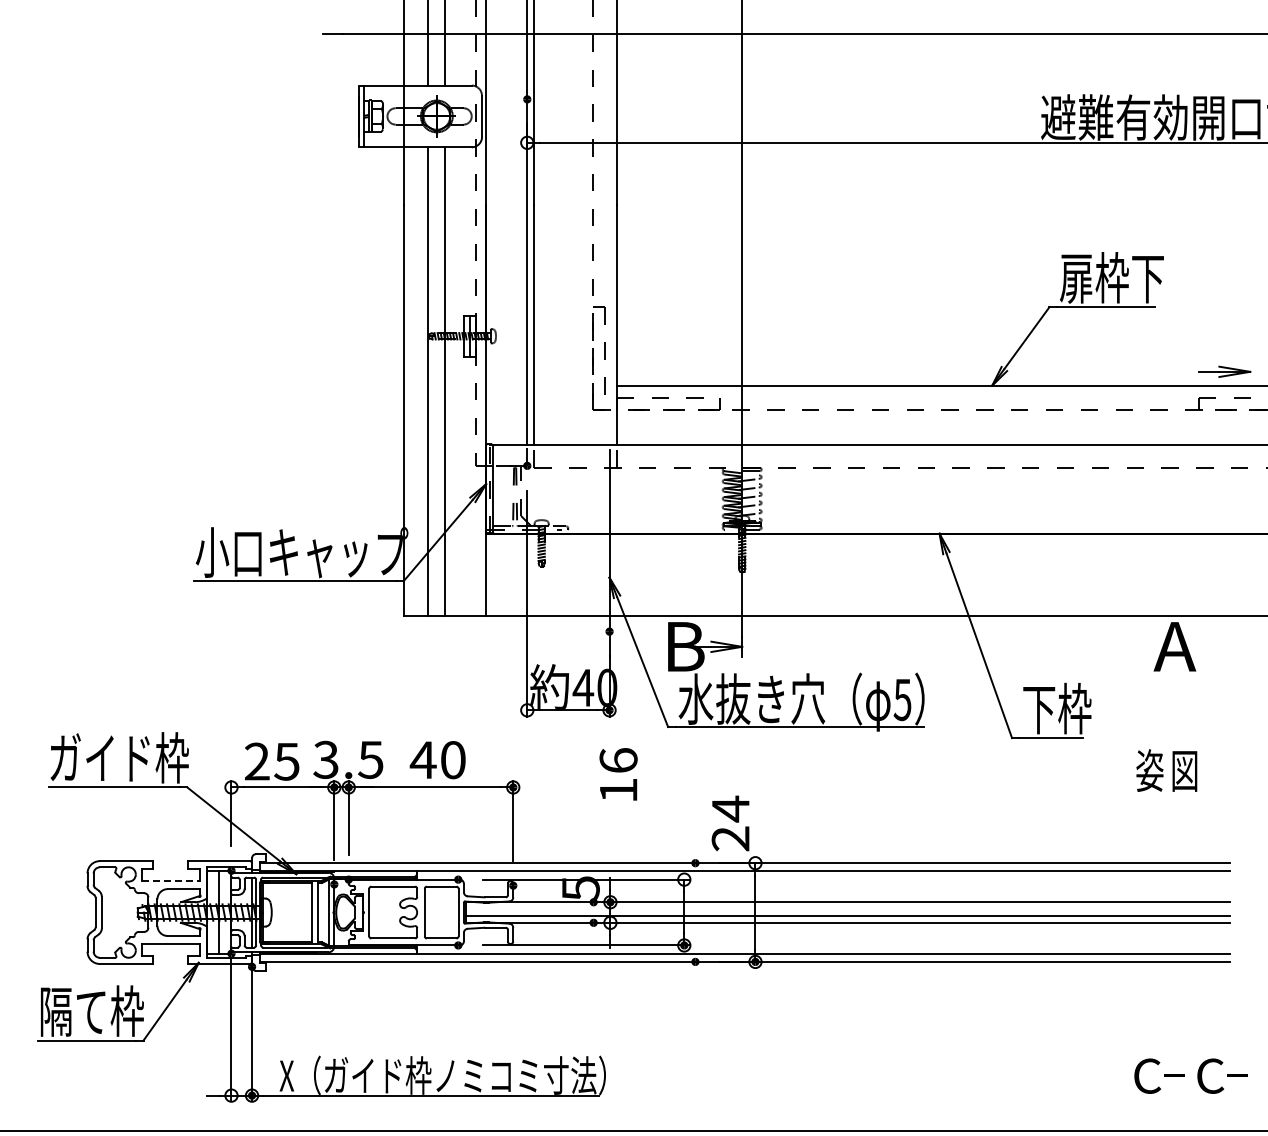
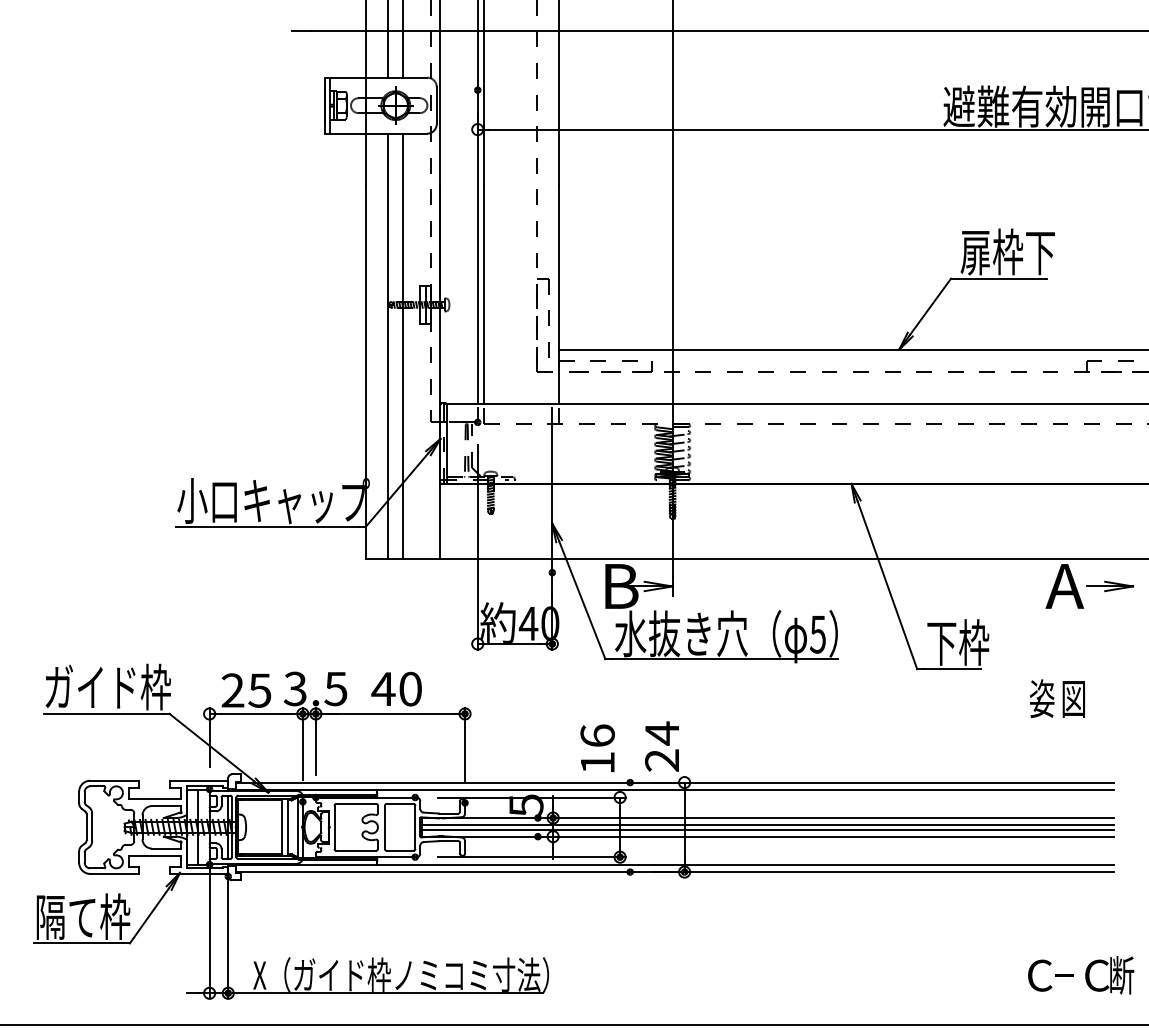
part: (1224, 371) -> (1109, 586), moved
text: (618, 774) -> (597, 748), moved
line: (170, 881) -> (154, 799), dashed -> solid
line: (847, 910) -> (768, 825), added
text: (1238, 1075) -> (1122, 975), － -> 断

